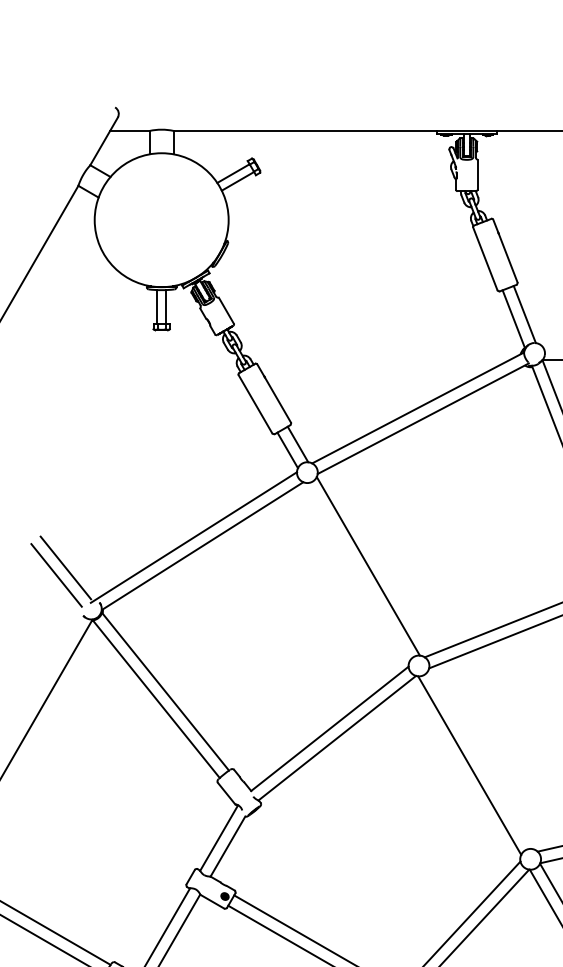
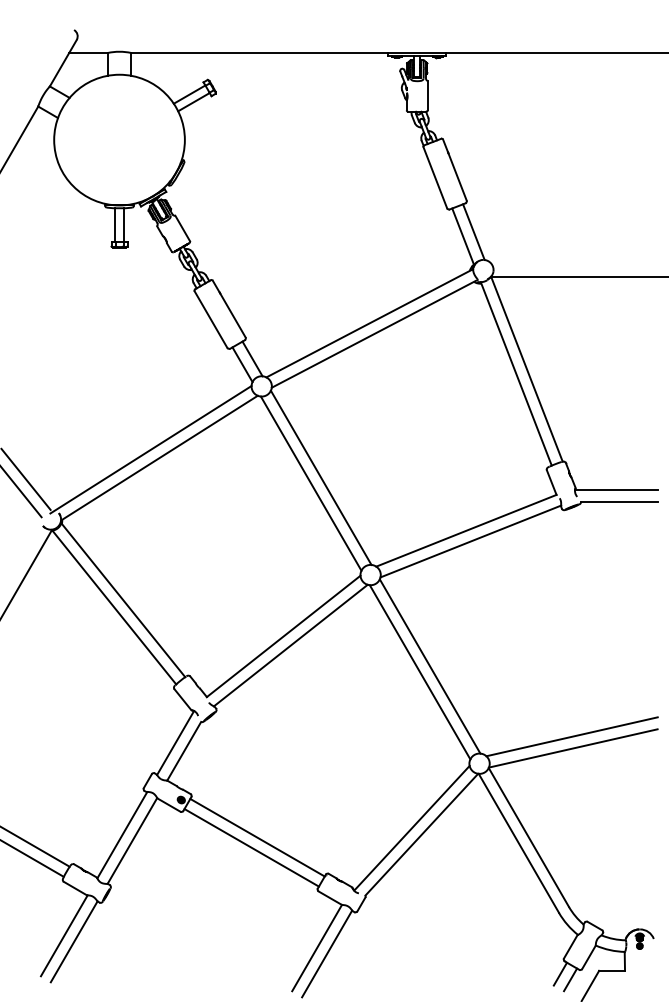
line: (357, 572) -> (310, 483), added
line: (479, 759) -> (429, 666), added

